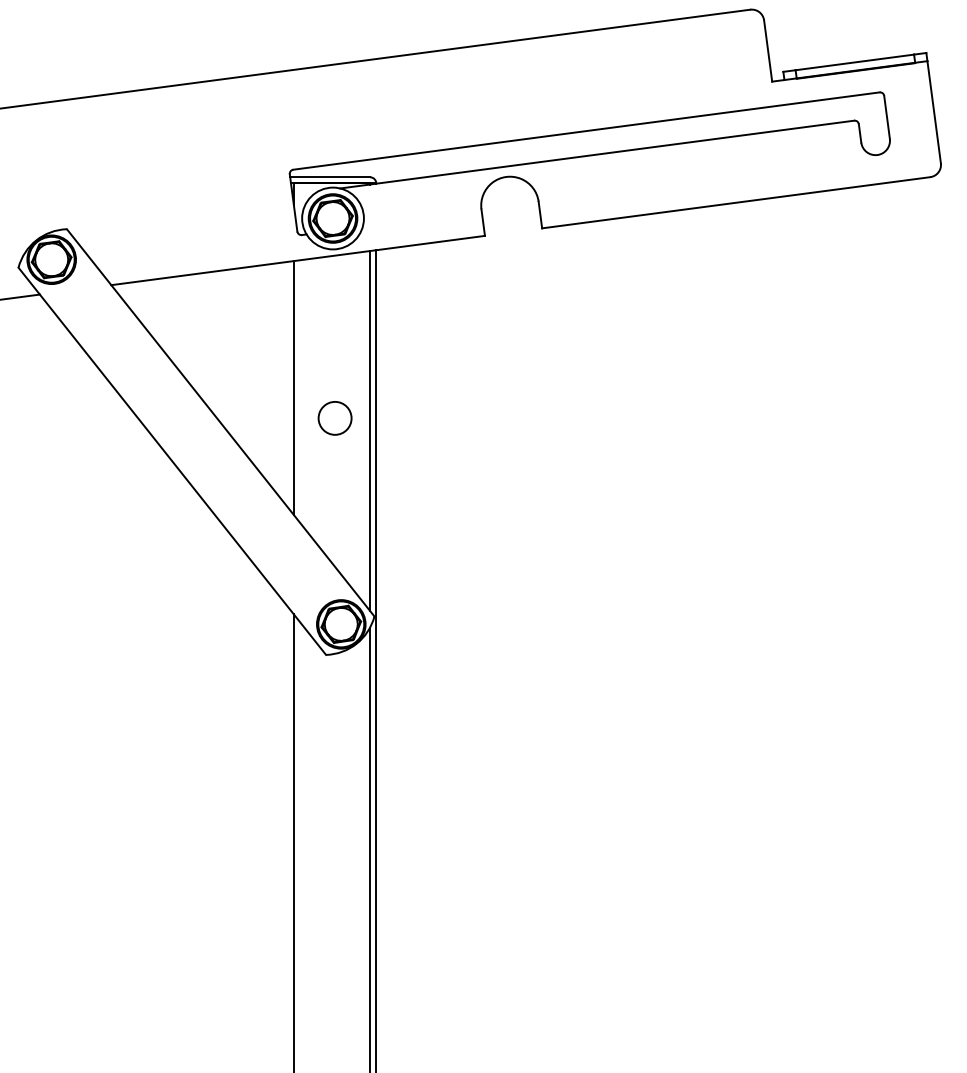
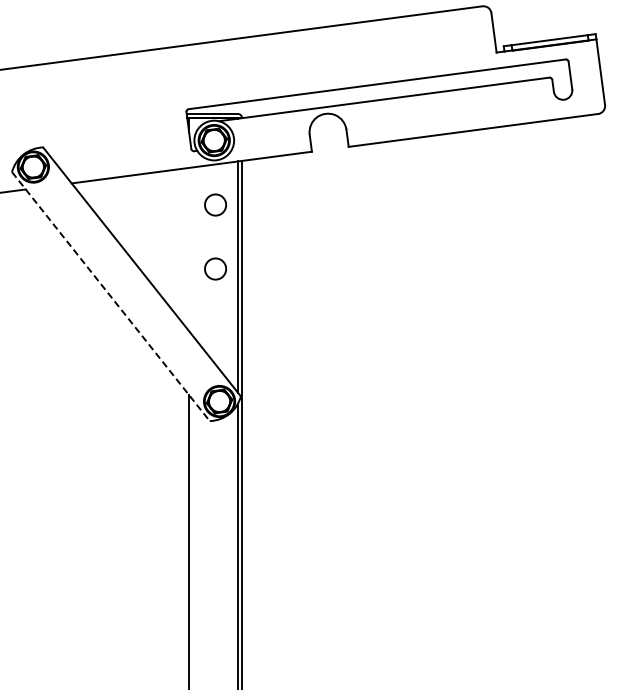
circle: (334, 317) -> (215, 204), added
line: (294, 387) -> (189, 249), removed
line: (171, 461) -> (110, 296), solid -> dashed

